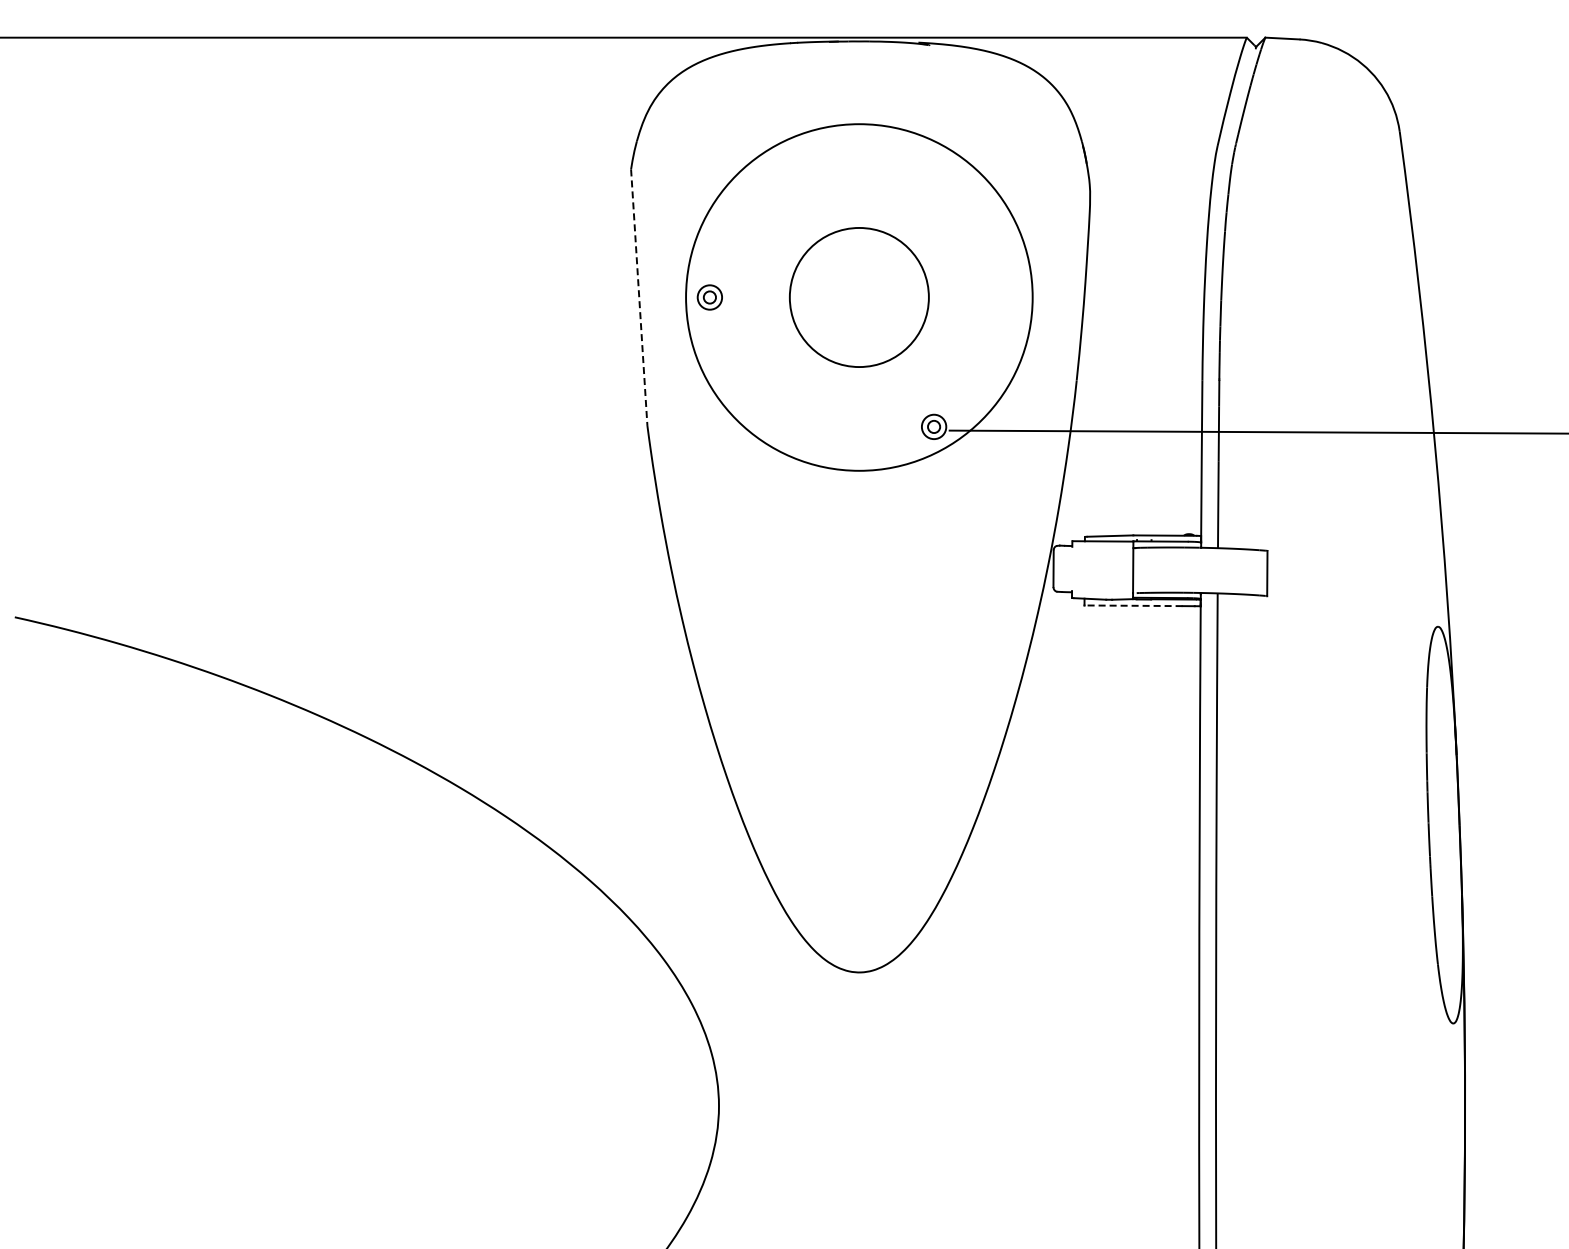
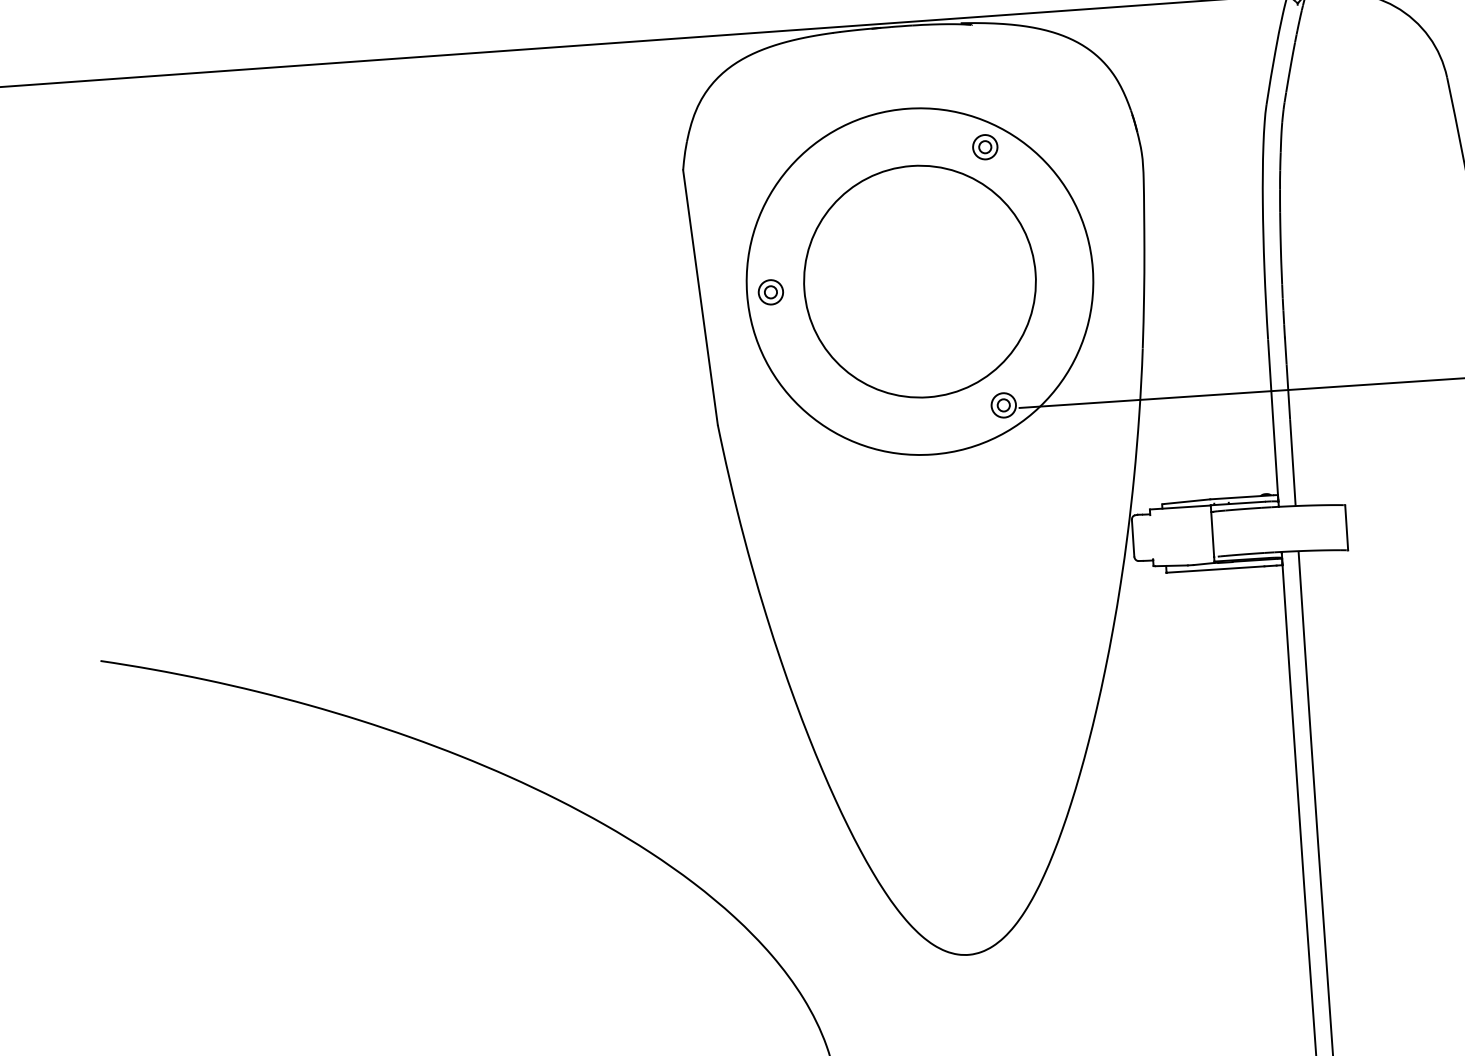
part: (934, 168) -> (985, 147), added
line: (639, 297) -> (700, 297), dashed -> solid
circle: (859, 297) -> (920, 281), size x1.67
line: (1133, 605) -> (1215, 569), dashed -> solid

